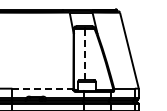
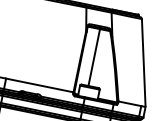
line: (85, 54) -> (94, 57), dashed -> solid
line: (42, 88) -> (39, 85), dashed -> solid

